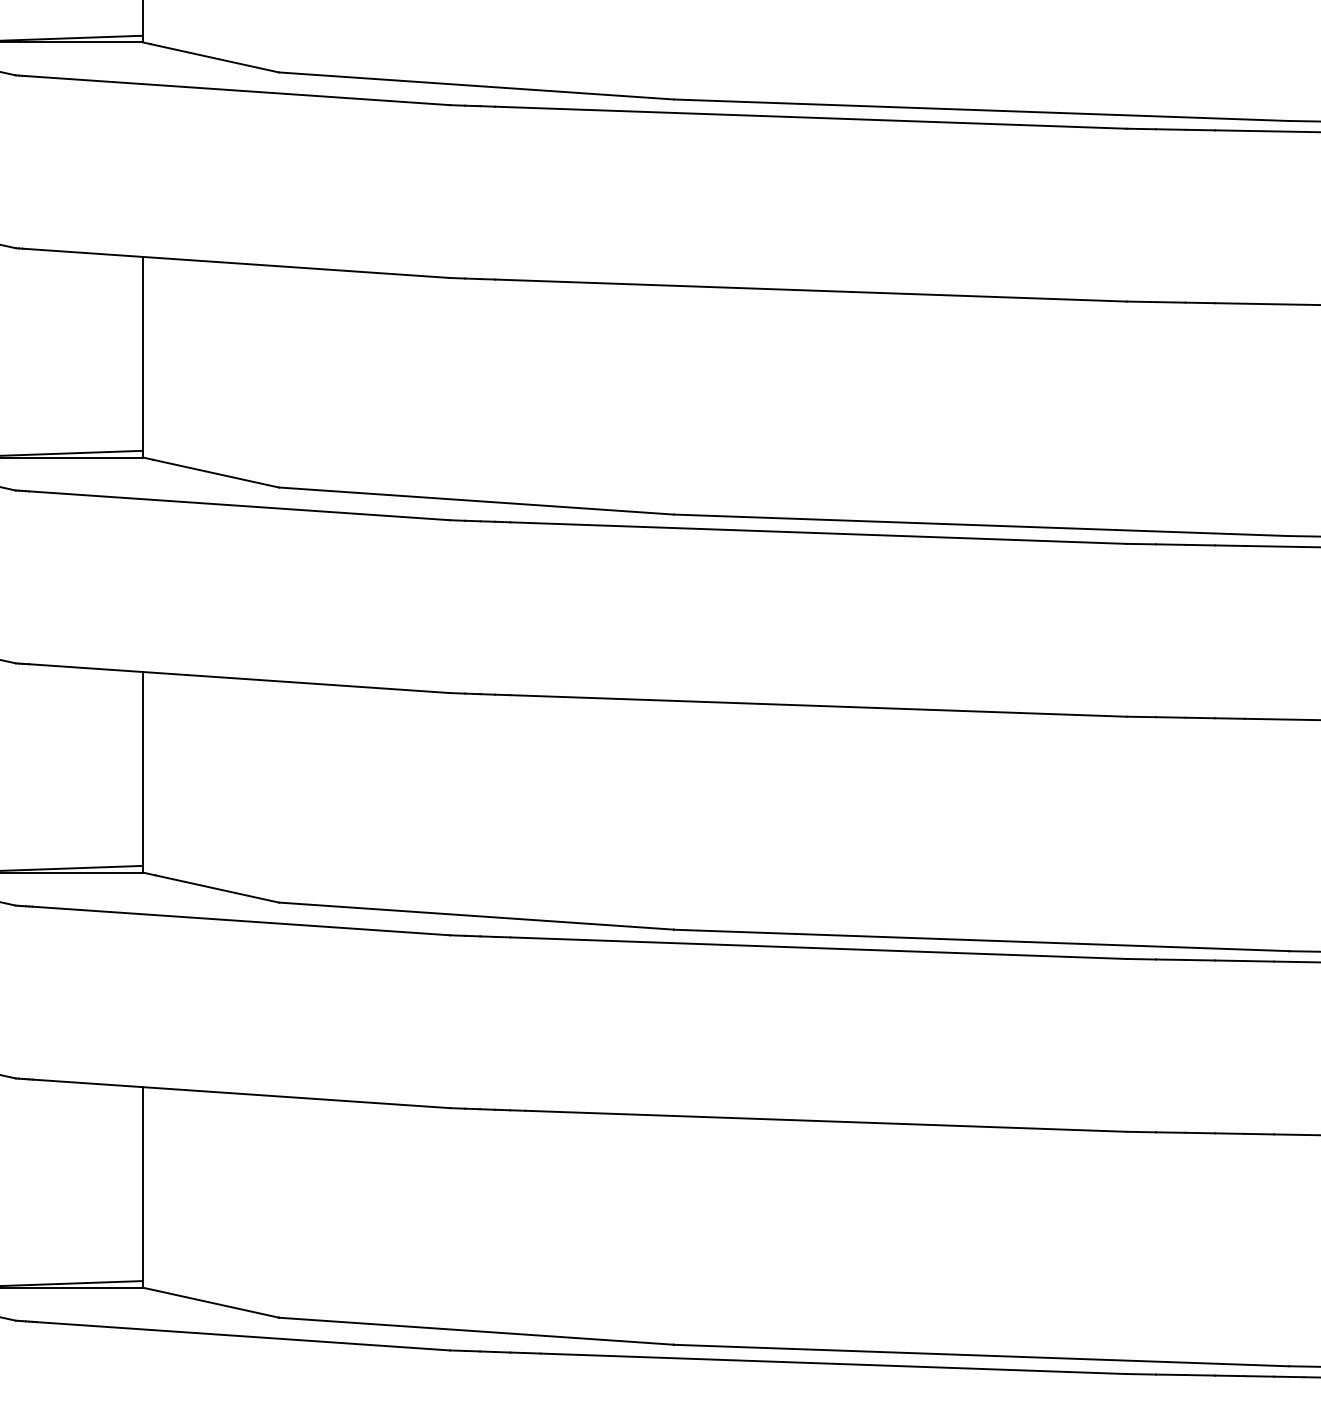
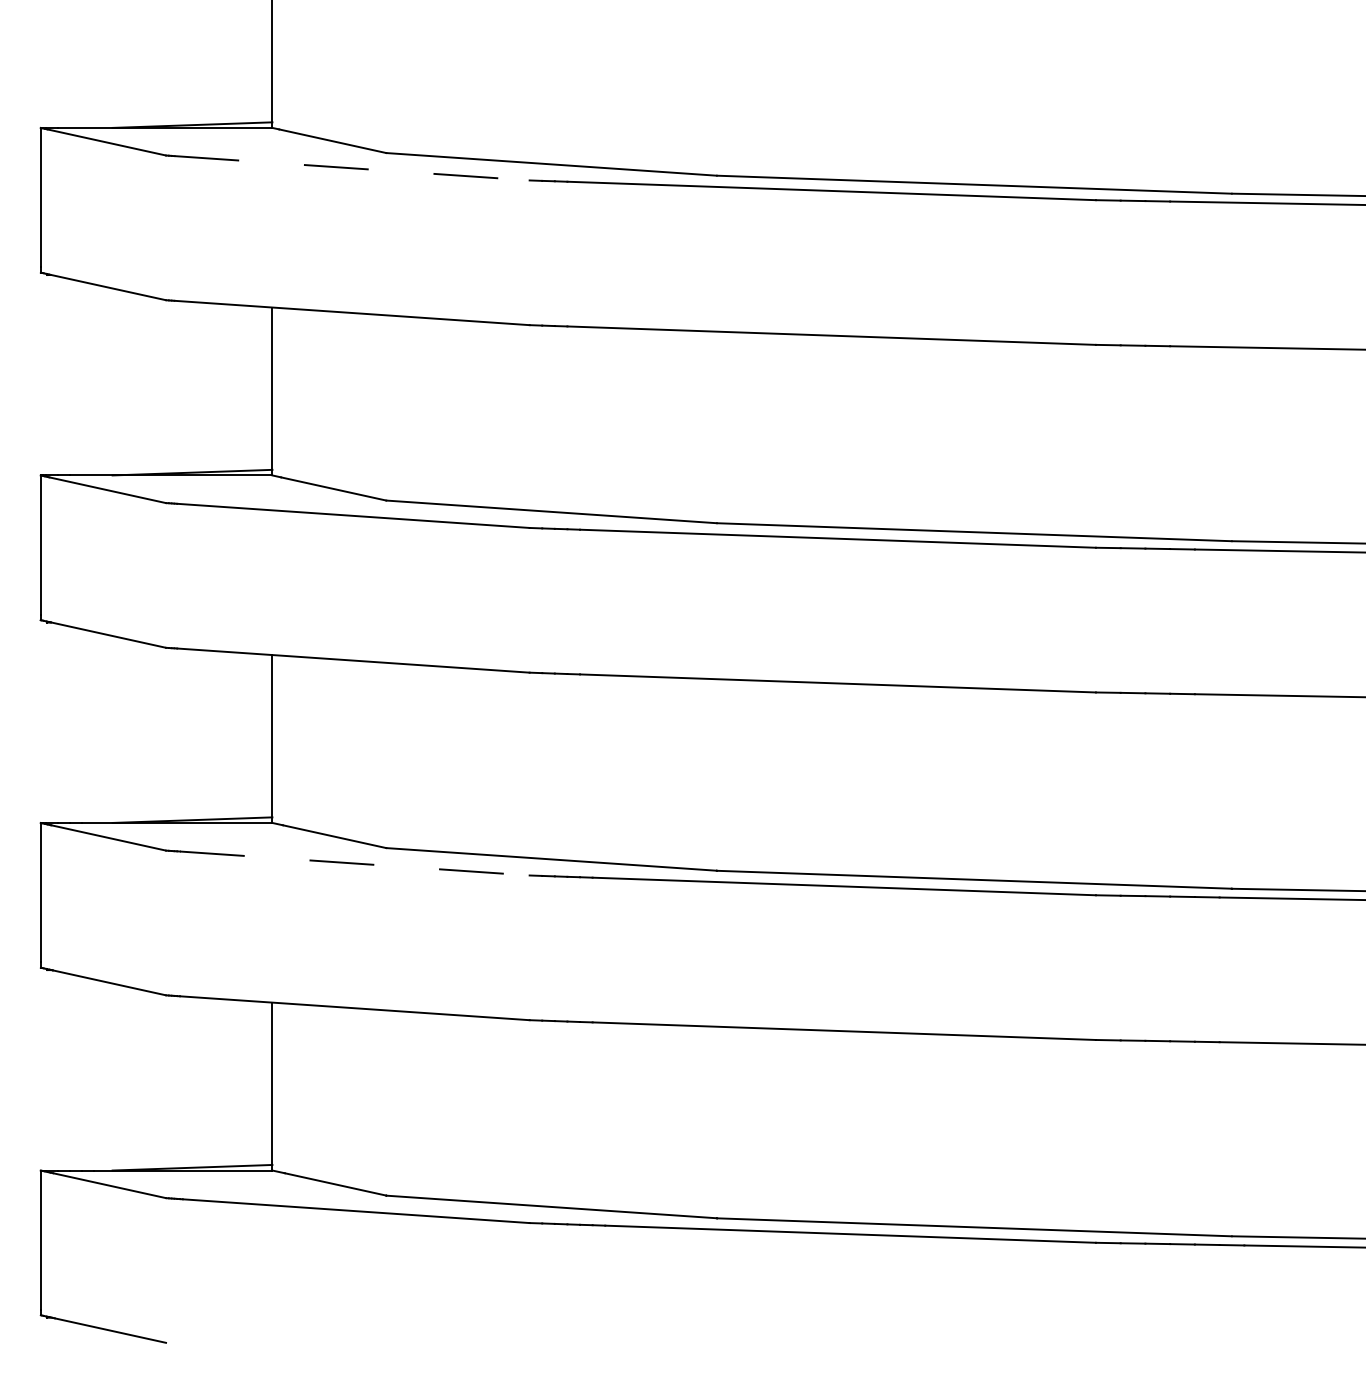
line: (238, 90) -> (352, 168), solid -> dashed
line: (242, 920) -> (355, 863), solid -> dashed

